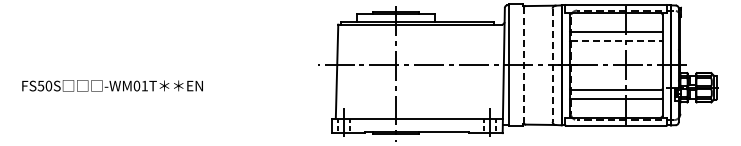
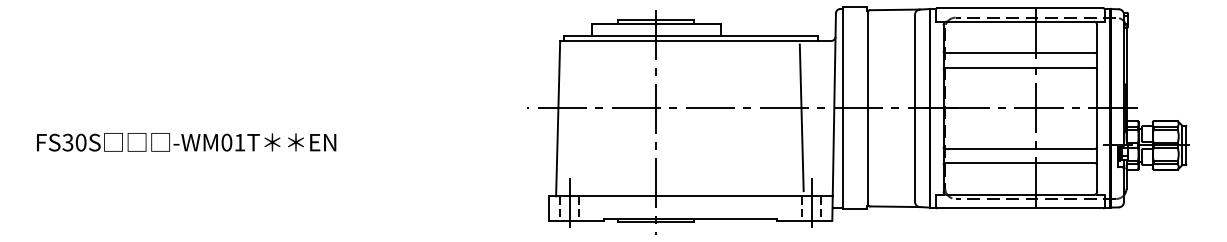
line: (616, 40) -> (1020, 67), dashed -> solid
line: (524, 65) -> (868, 108), dashed -> solid
line: (552, 65) -> (914, 108), dashed -> solid
line: (484, 70) -> (802, 116), added
text: (41, 85) -> (68, 141), FS50S -> FS30S

